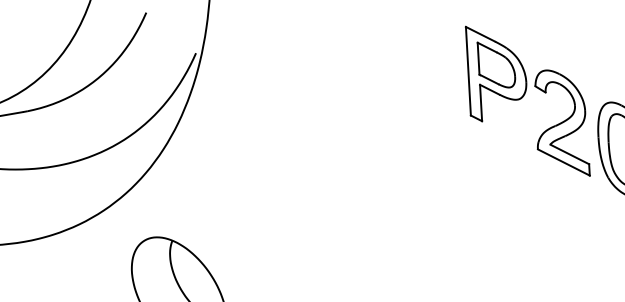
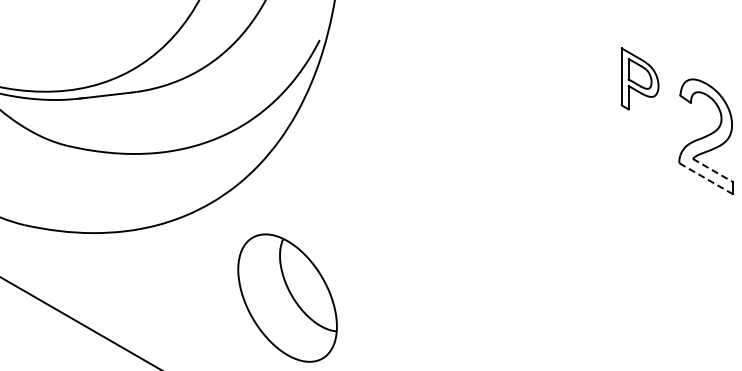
part: (496, 72) -> (639, 78), size x0.6
line: (570, 154) -> (713, 170), solid -> dashed
line: (563, 162) -> (705, 178), solid -> dashed

